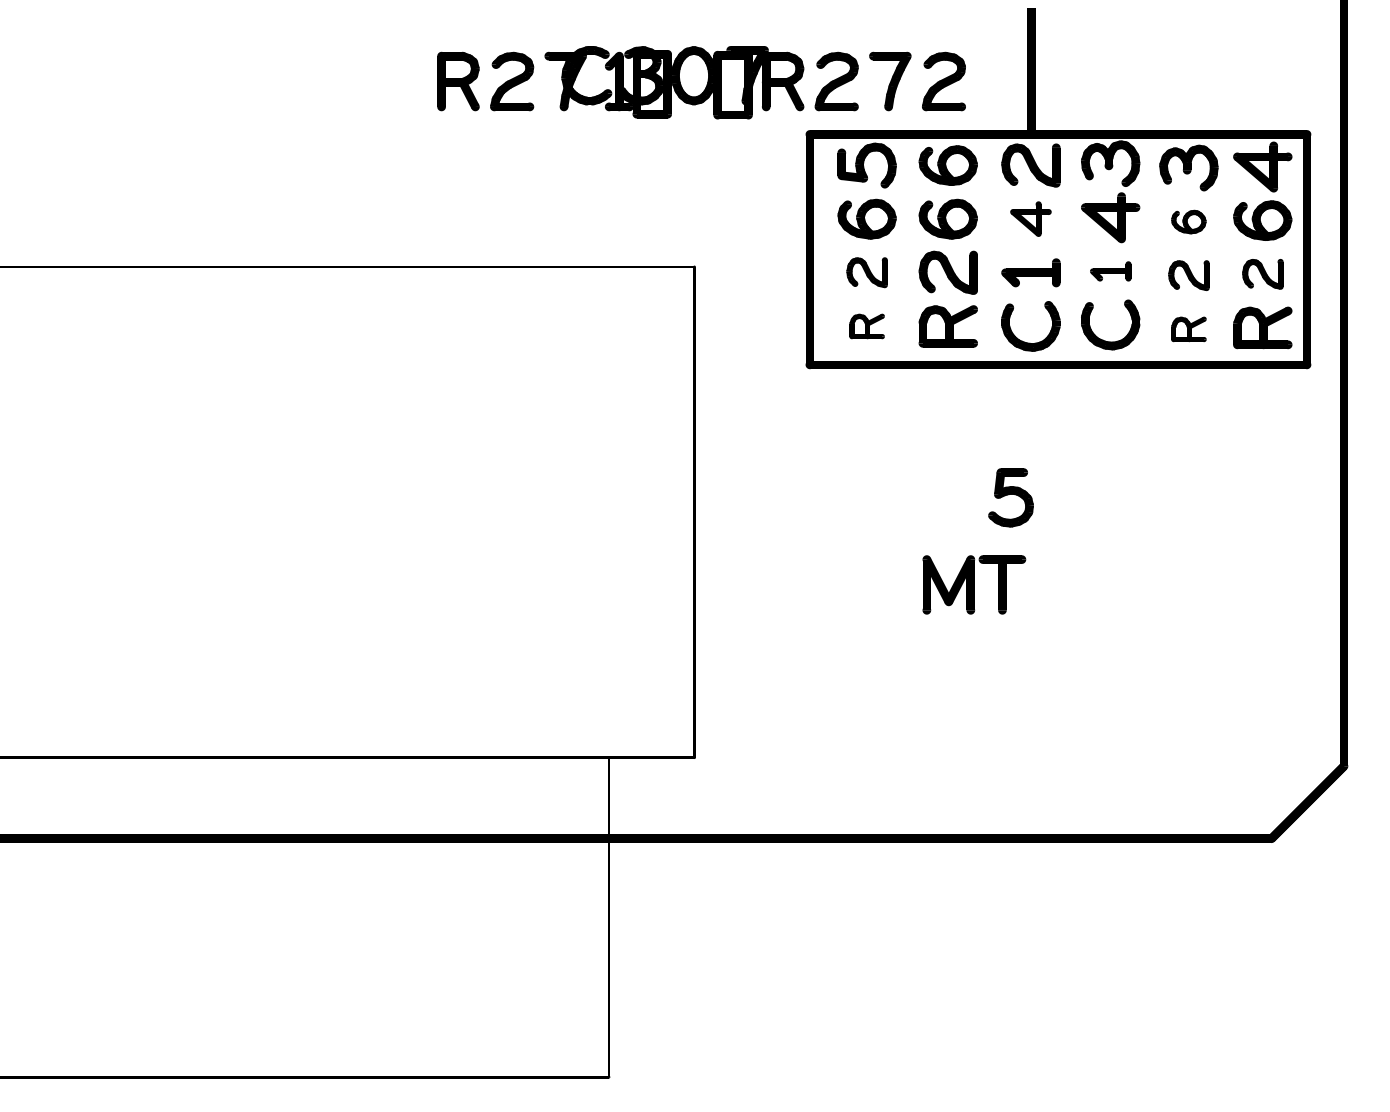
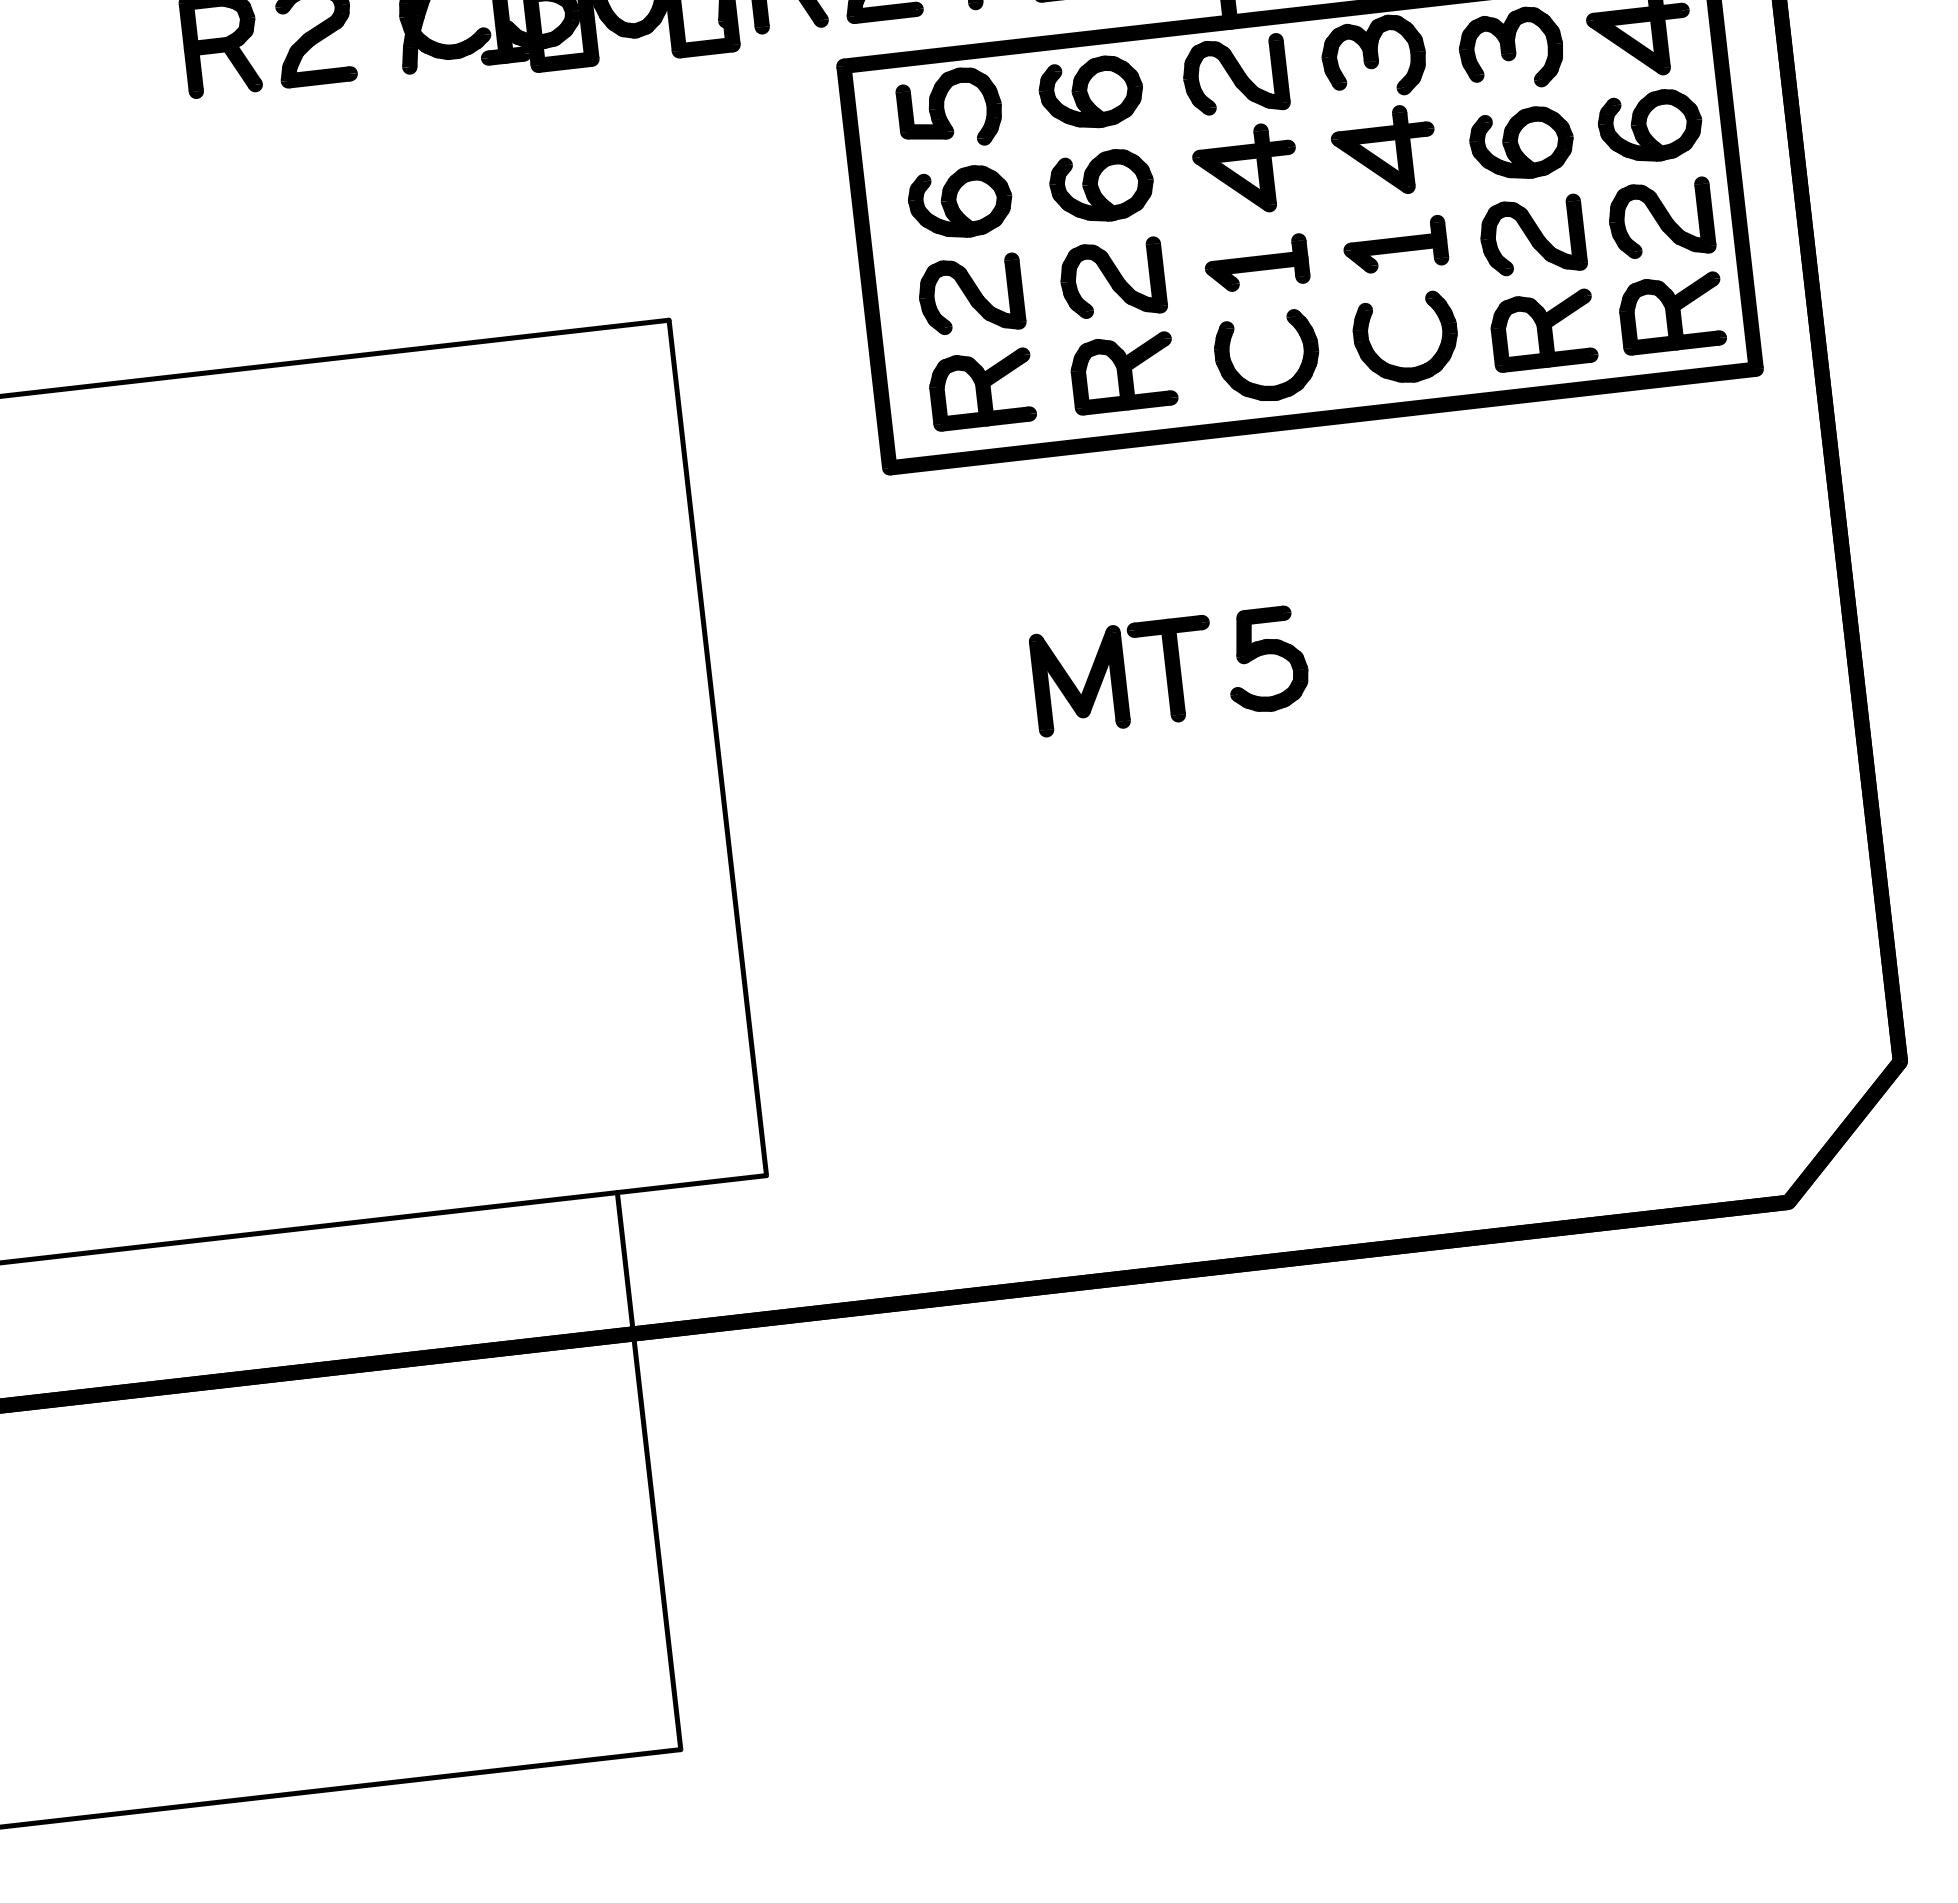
part: (1030, 218) -> (1245, 168), size x1.43
part: (1188, 221) -> (1521, 142), size x1.67
part: (1110, 271) -> (1395, 245), size x1.43
part: (866, 272) -> (969, 295), size x1.43
part: (1262, 274) -> (1660, 220), size x1.43
part: (1188, 275) -> (1531, 236), size x1.43
part: (866, 326) -> (980, 389), size x1.67
part: (1188, 329) -> (1542, 331), size x1.67
part: (974, 584) -> (1124, 675), moved

